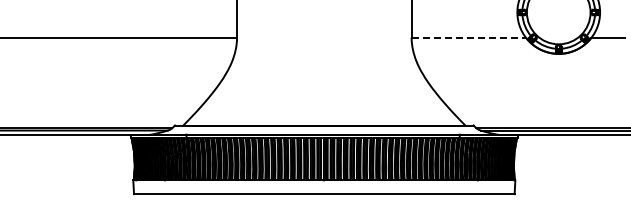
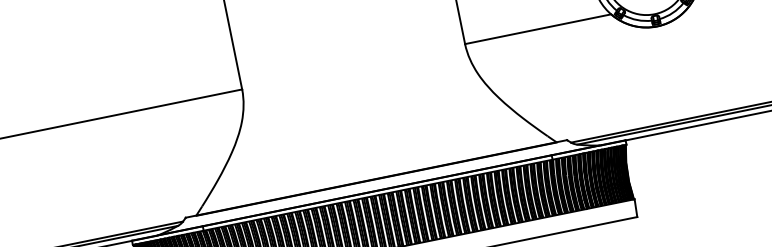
line: (469, 37) -> (538, 28), dashed -> solid

